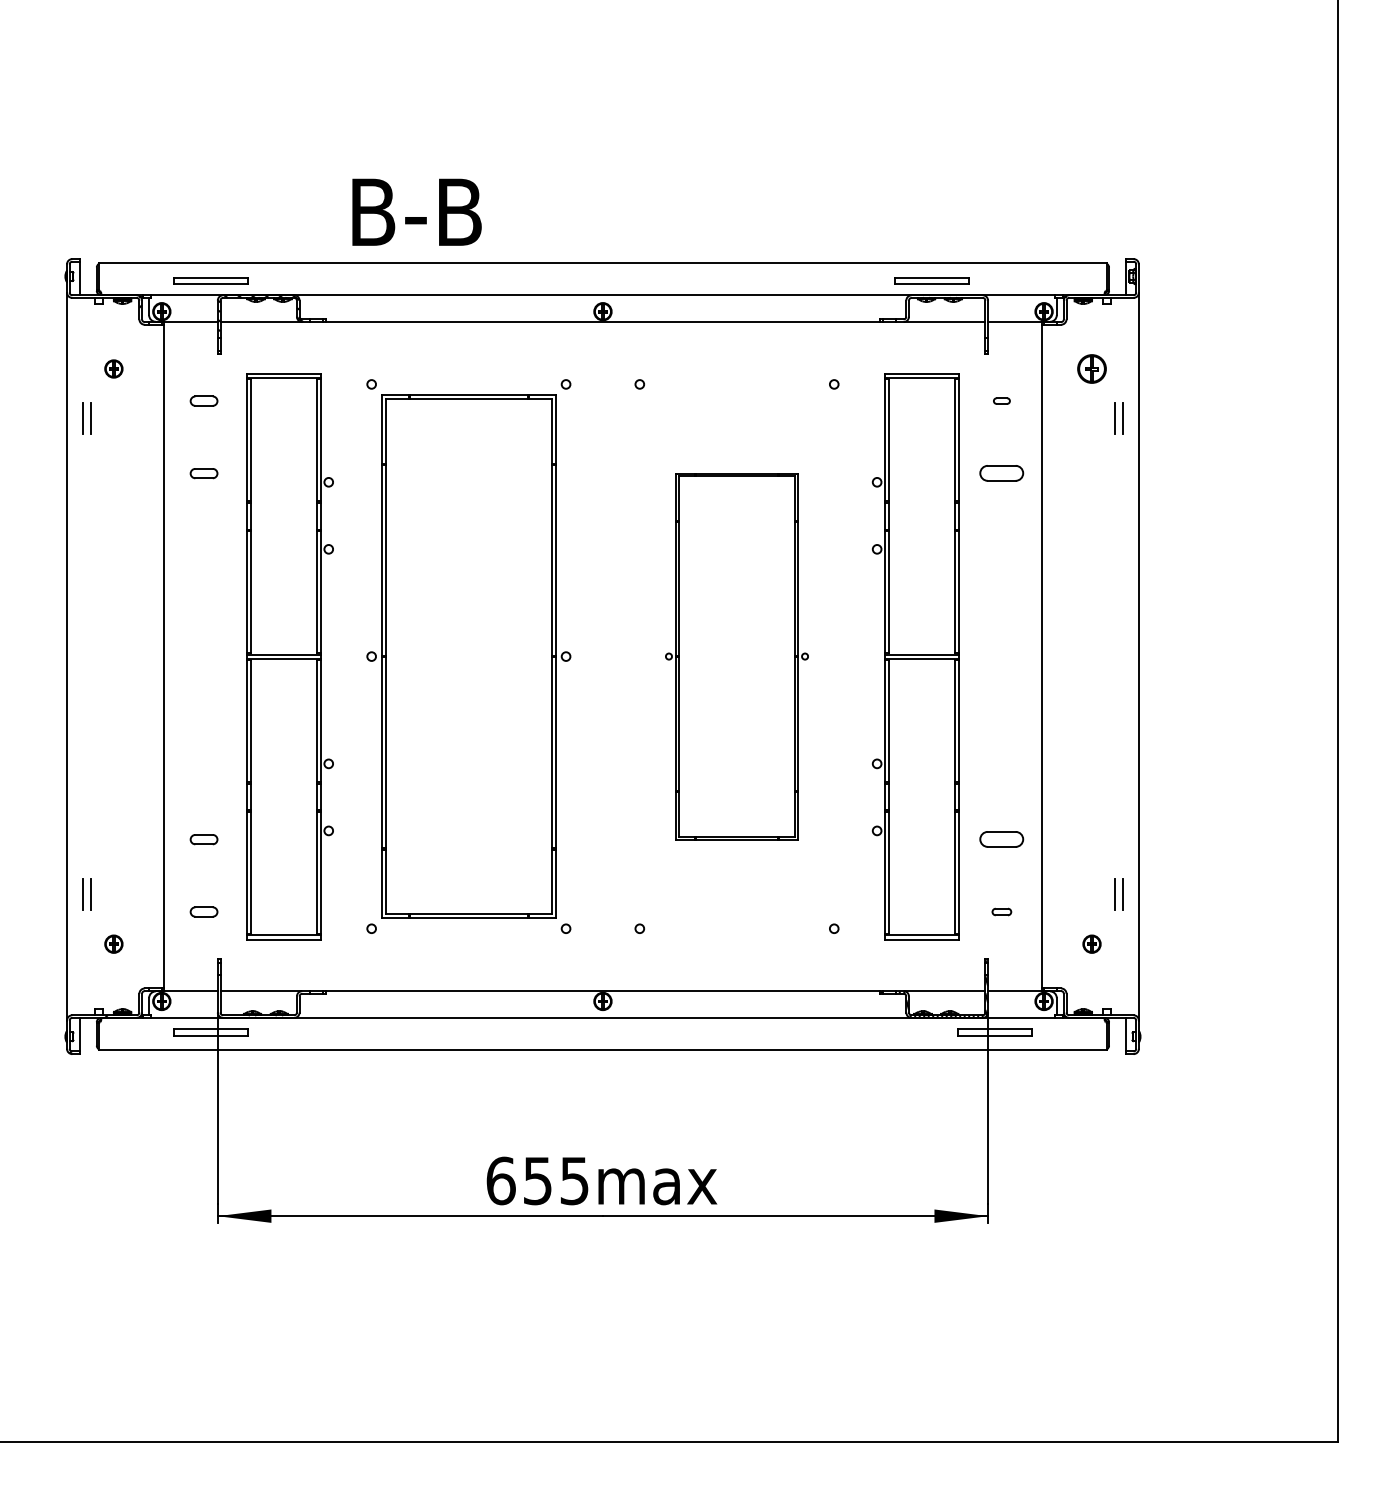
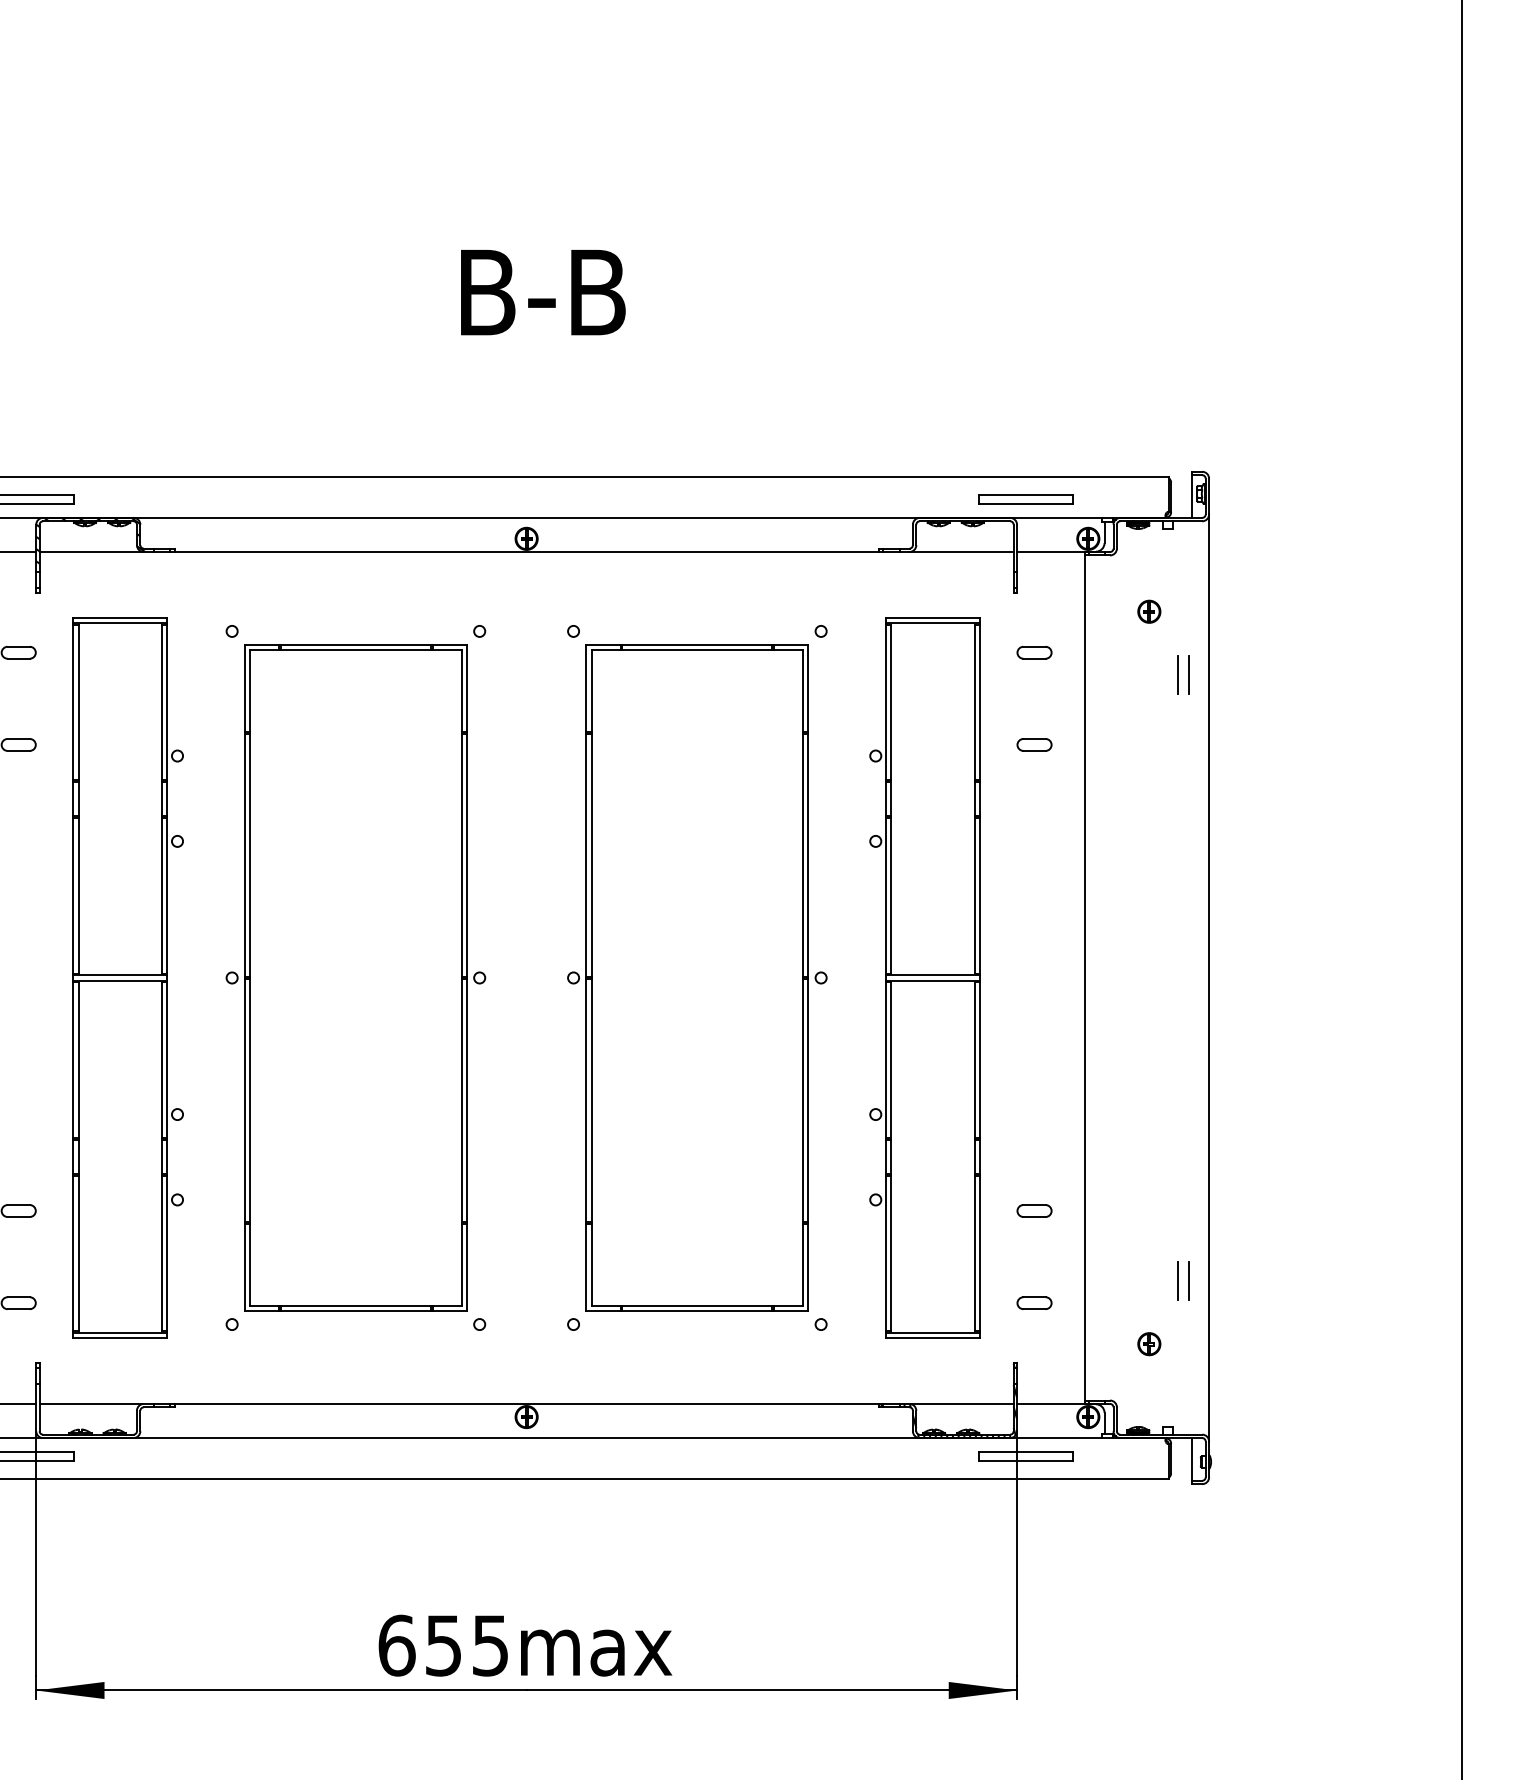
text: (416, 211) -> (542, 291), moved
part: (931, 280) -> (1025, 499), moved
part: (1091, 368) -> (1148, 611), size x0.62
part: (1001, 400) -> (1034, 651), size x1.67
part: (1001, 473) -> (1034, 744), size x0.62
part: (736, 656) -> (696, 977), size x1.43
part: (1001, 839) -> (1034, 1210), size x0.62
part: (1001, 911) -> (1034, 1302), size x1.43

